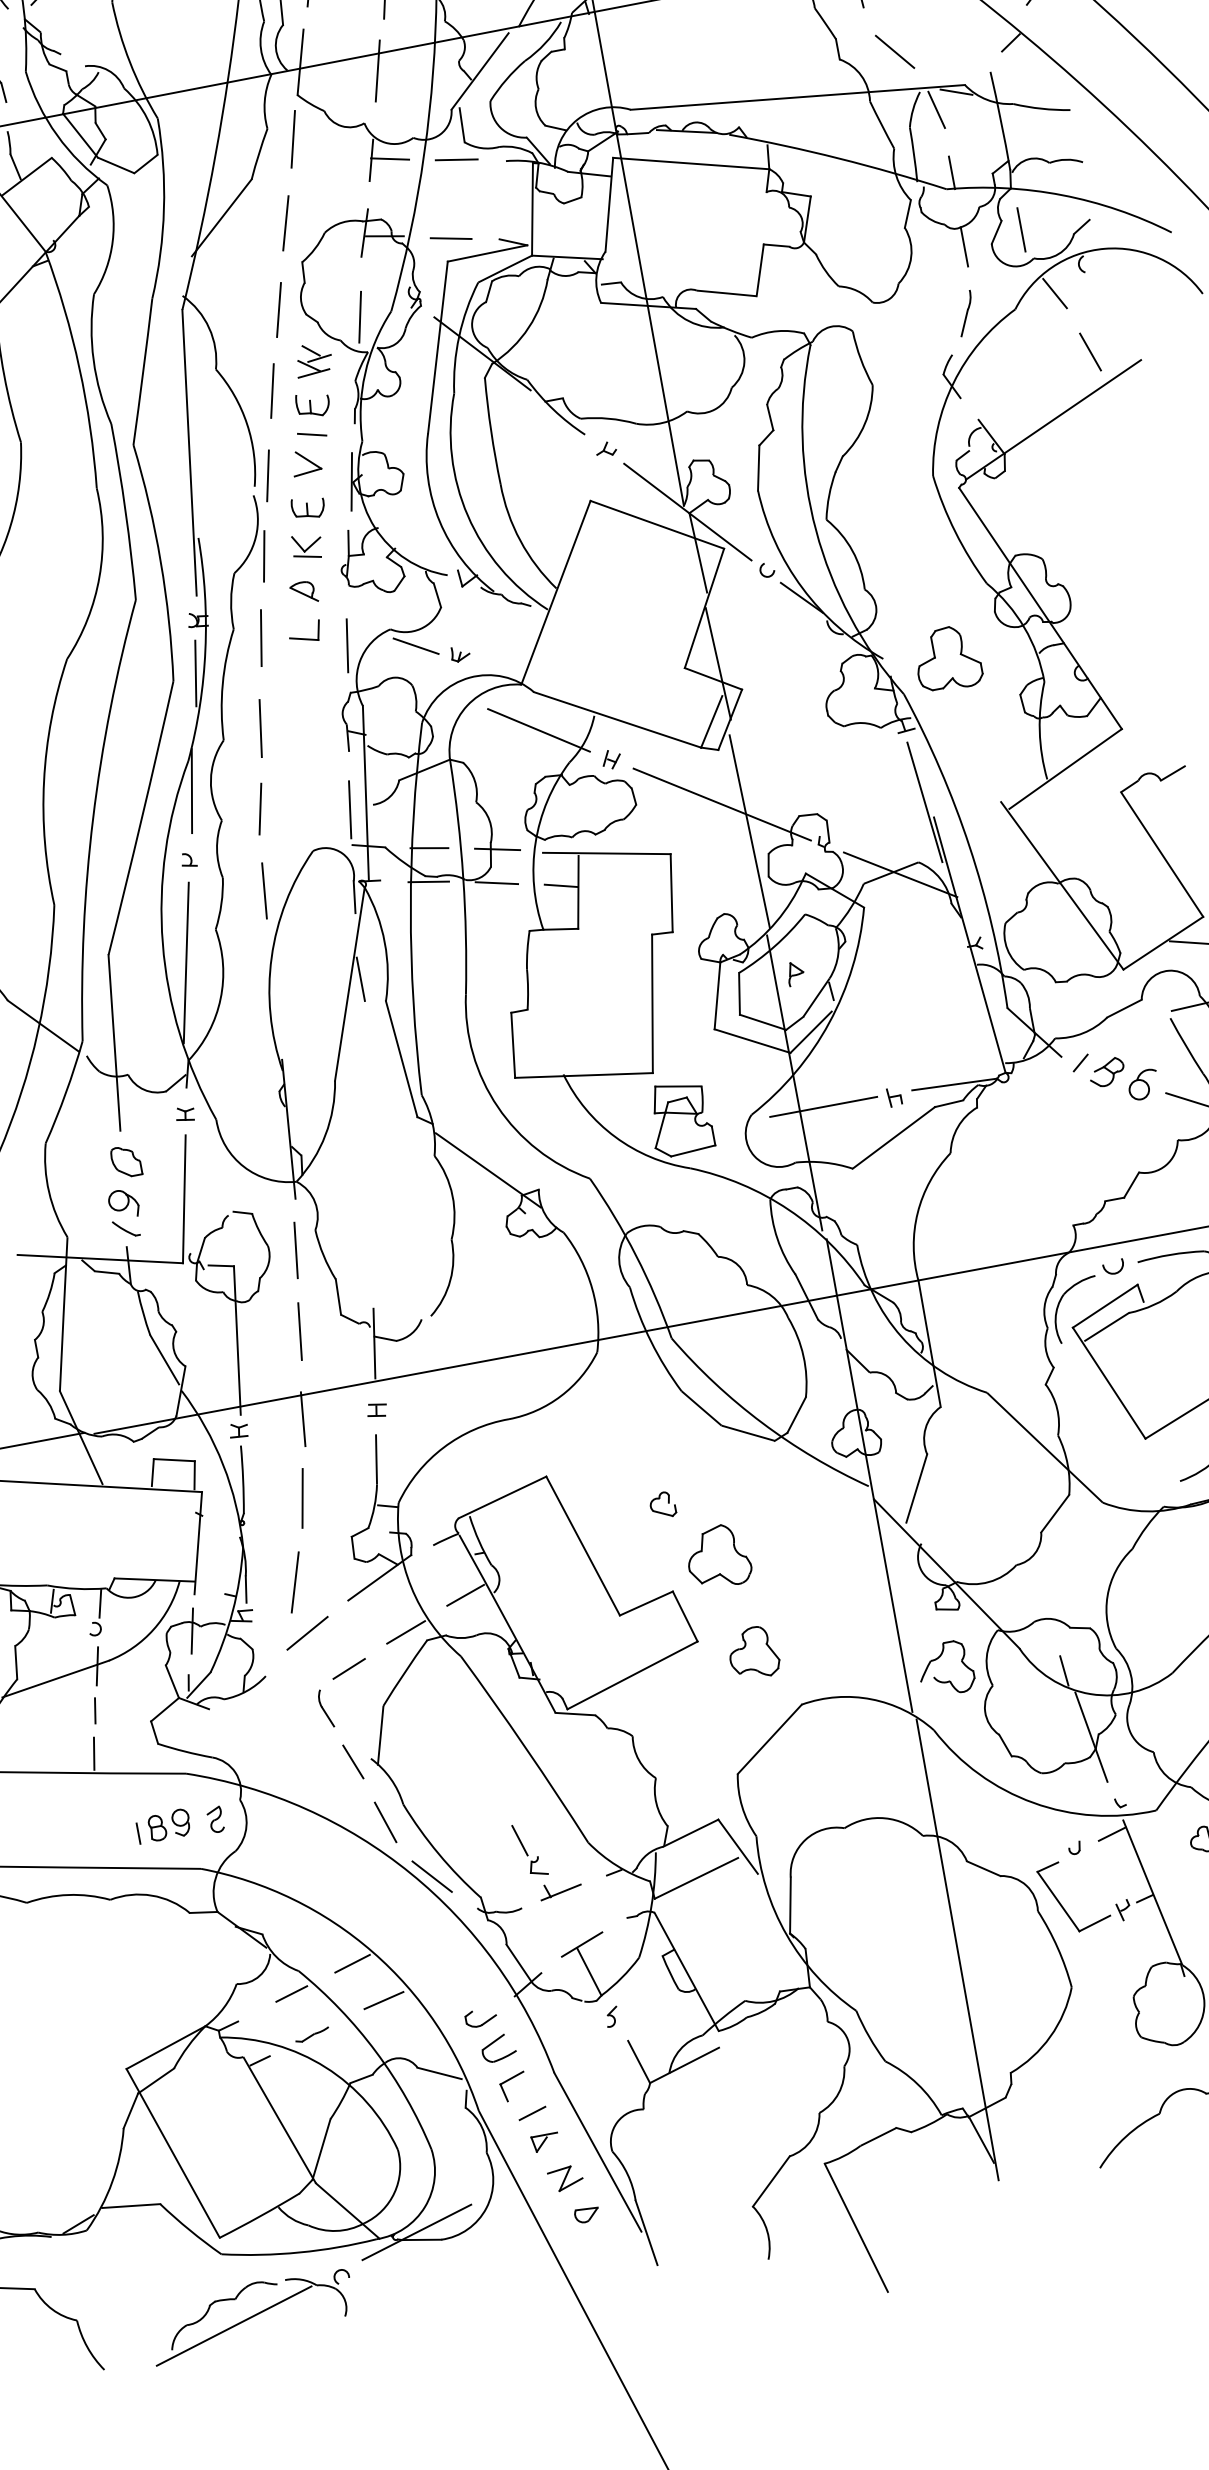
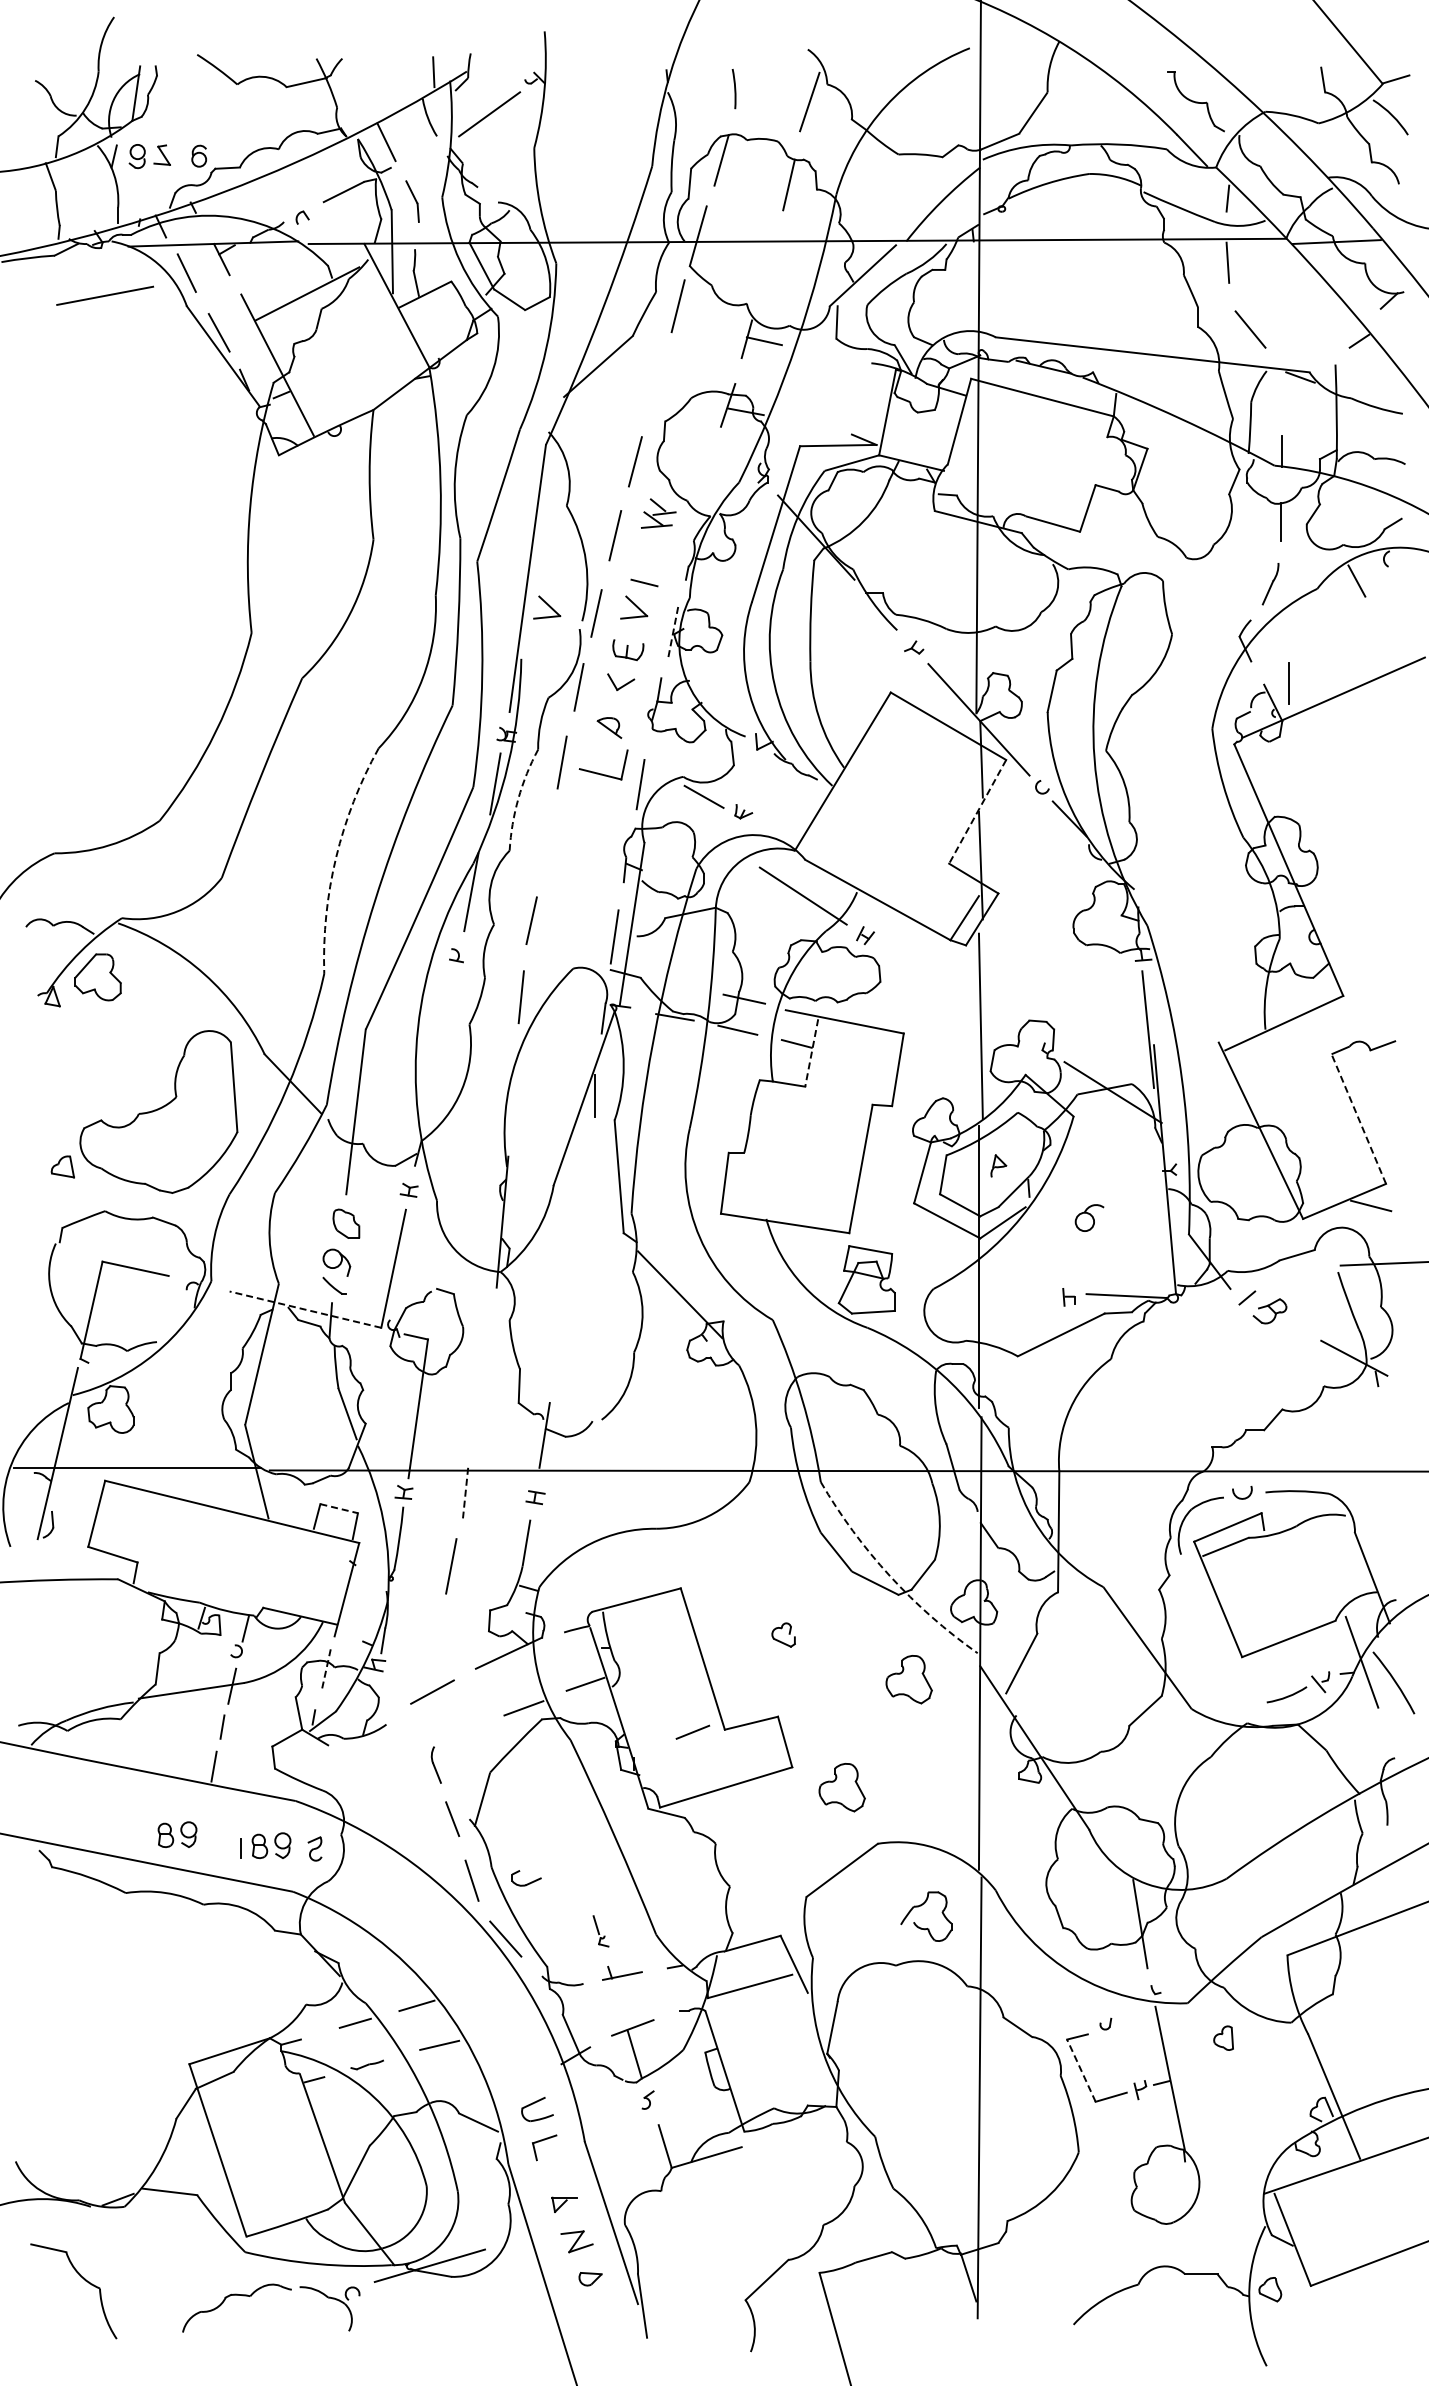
line: (377, 70) -> (768, 257), removed
line: (936, 110) -> (1278, 390), removed
line: (456, 159) -> (825, 353), removed
line: (285, 223) -> (656, 382), removed
line: (1021, 230) -> (1288, 683), moved
line: (450, 238) -> (806, 425), removed
line: (360, 317) -> (709, 482), removed
line: (1090, 352) -> (1379, 641), removed
part: (313, 404) -> (650, 555), removed
part: (215, 479) -> (547, 607), added
line: (351, 482) -> (672, 634), solid -> dashed
line: (306, 556) -> (618, 694), removed
line: (704, 609) -> (977, 812), solid -> dashed
part: (305, 633) -> (603, 765), size x1.6
part: (948, 658) -> (1194, 900), removed
arc: (222, 684) -> (518, 798), solid -> dashed
line: (260, 727) -> (545, 845), removed
arc: (44, 781) -> (336, 857), solid -> dashed
line: (722, 804) -> (960, 996), removed
line: (428, 847) -> (680, 985), removed
line: (1161, 854) -> (1358, 1118), solid -> dashed
line: (578, 893) -> (811, 1053), solid -> dashed
line: (186, 963) -> (436, 1050), removed
part: (1143, 1084) -> (1089, 1217), moved
line: (823, 1107) -> (1001, 1294), removed
line: (296, 1250) -> (488, 1335), removed
line: (100, 1258) -> (305, 1309), solid -> dashed
line: (299, 1331) -> (477, 1411), removed
line: (303, 1419) -> (465, 1493), solid -> dashed
arc: (762, 1423) -> (890, 1576), solid -> dashed
line: (174, 1459) -> (339, 1508), solid -> dashed
part: (801, 1527) -> (908, 1679), added
part: (717, 1556) -> (825, 1692), removed
line: (294, 1582) -> (429, 1642), removed
line: (192, 1631) -> (326, 1670), solid -> dashed
part: (938, 1659) -> (921, 1906), moved
line: (348, 1668) -> (692, 1731), moved
line: (1063, 1670) -> (1126, 1857), removed
part: (69, 1831) -> (177, 1834), added
line: (1111, 1834) -> (1142, 2017), removed
part: (529, 1850) -> (600, 1931), size x0.6
line: (1058, 1901) -> (1081, 2070), solid -> dashed
part: (481, 2018) -> (526, 1878), moved
line: (532, 2113) -> (557, 2175), removed
line: (234, 2325) -> (244, 2320), removed

